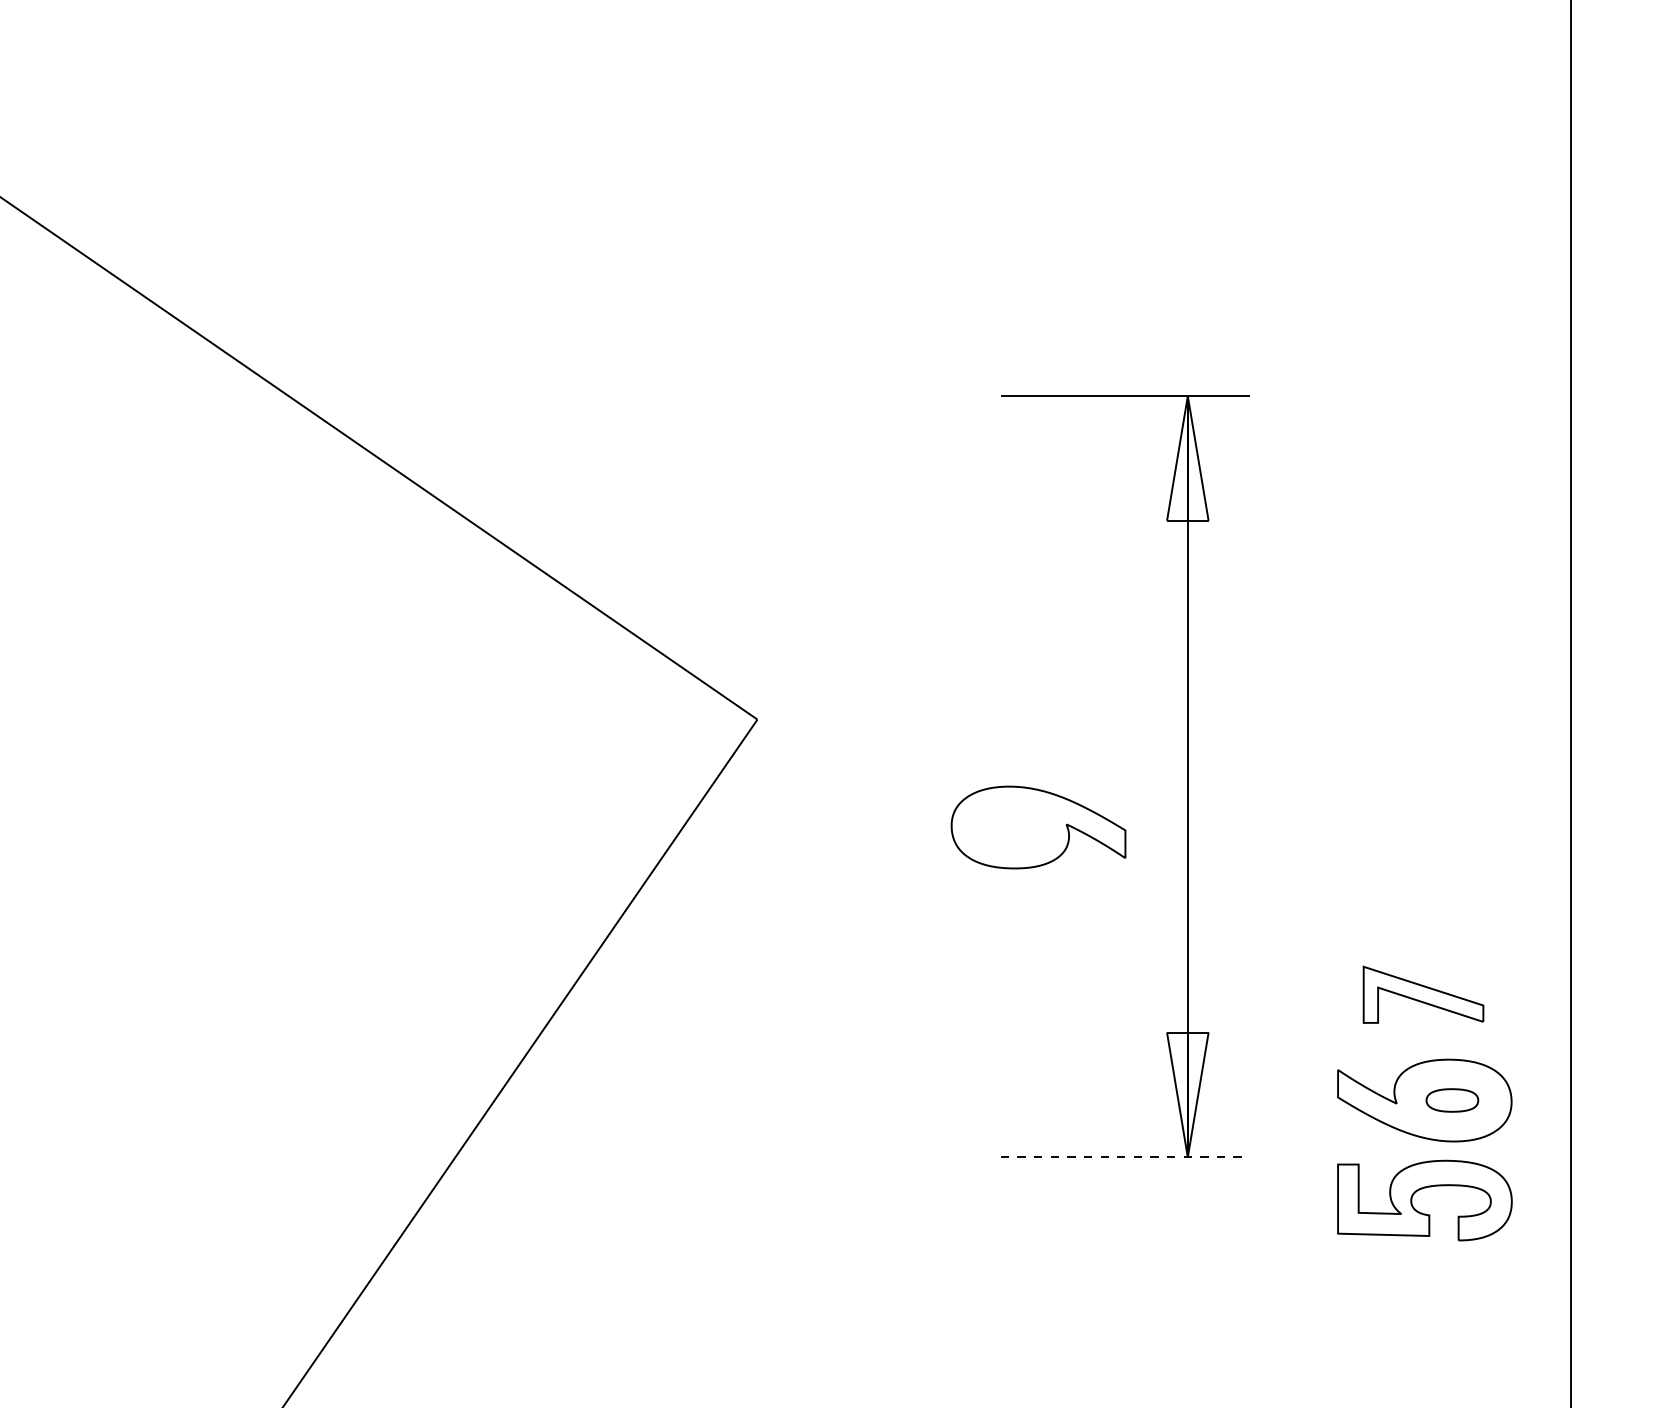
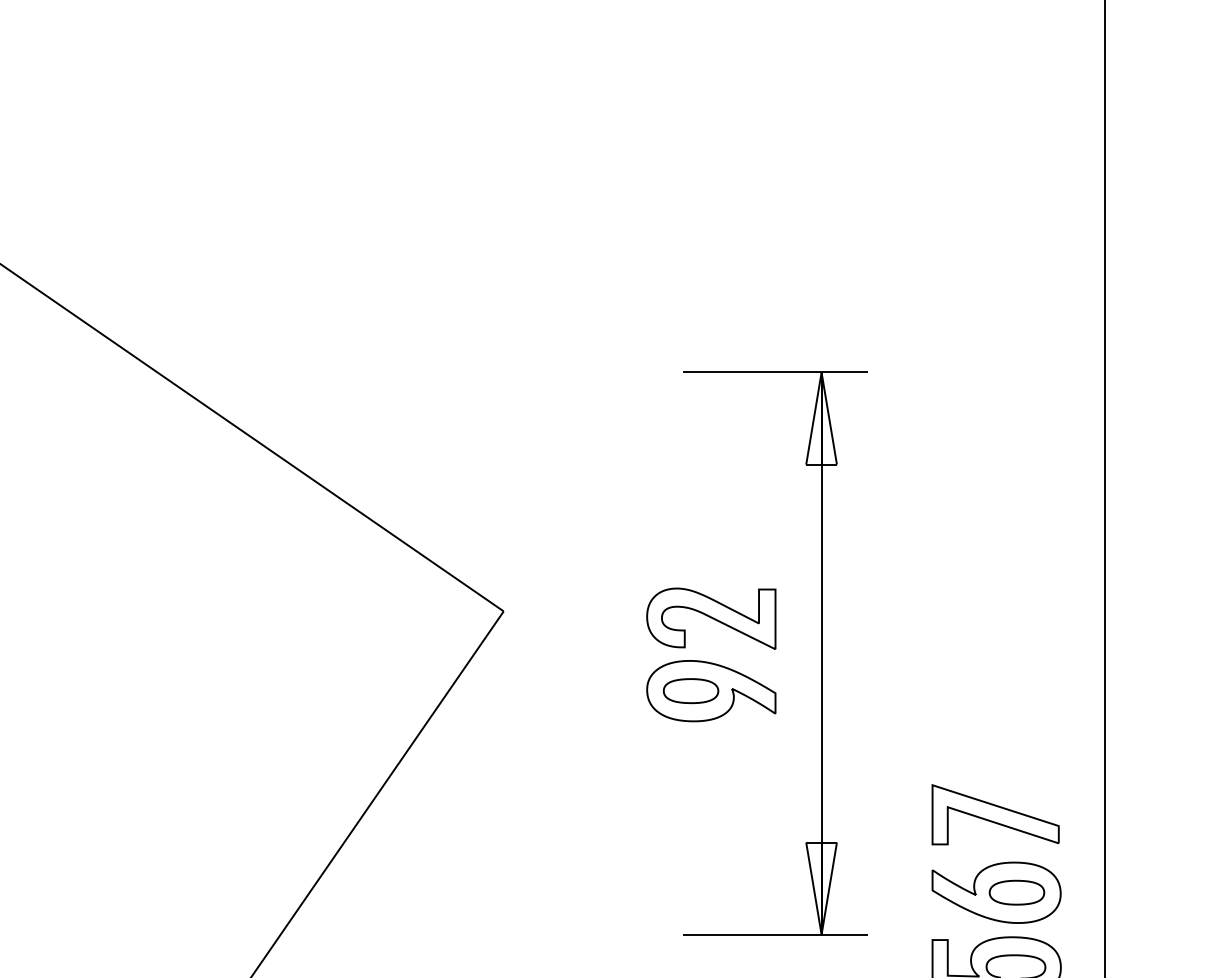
part: (1038, 729) -> (711, 618), added
part: (1010, 827) -> (690, 691), added
part: (1423, 994) -> (995, 814), size x1.43
part: (1452, 1100) -> (1017, 892), size x1.43
line: (1125, 1157) -> (775, 934), dashed -> solid

